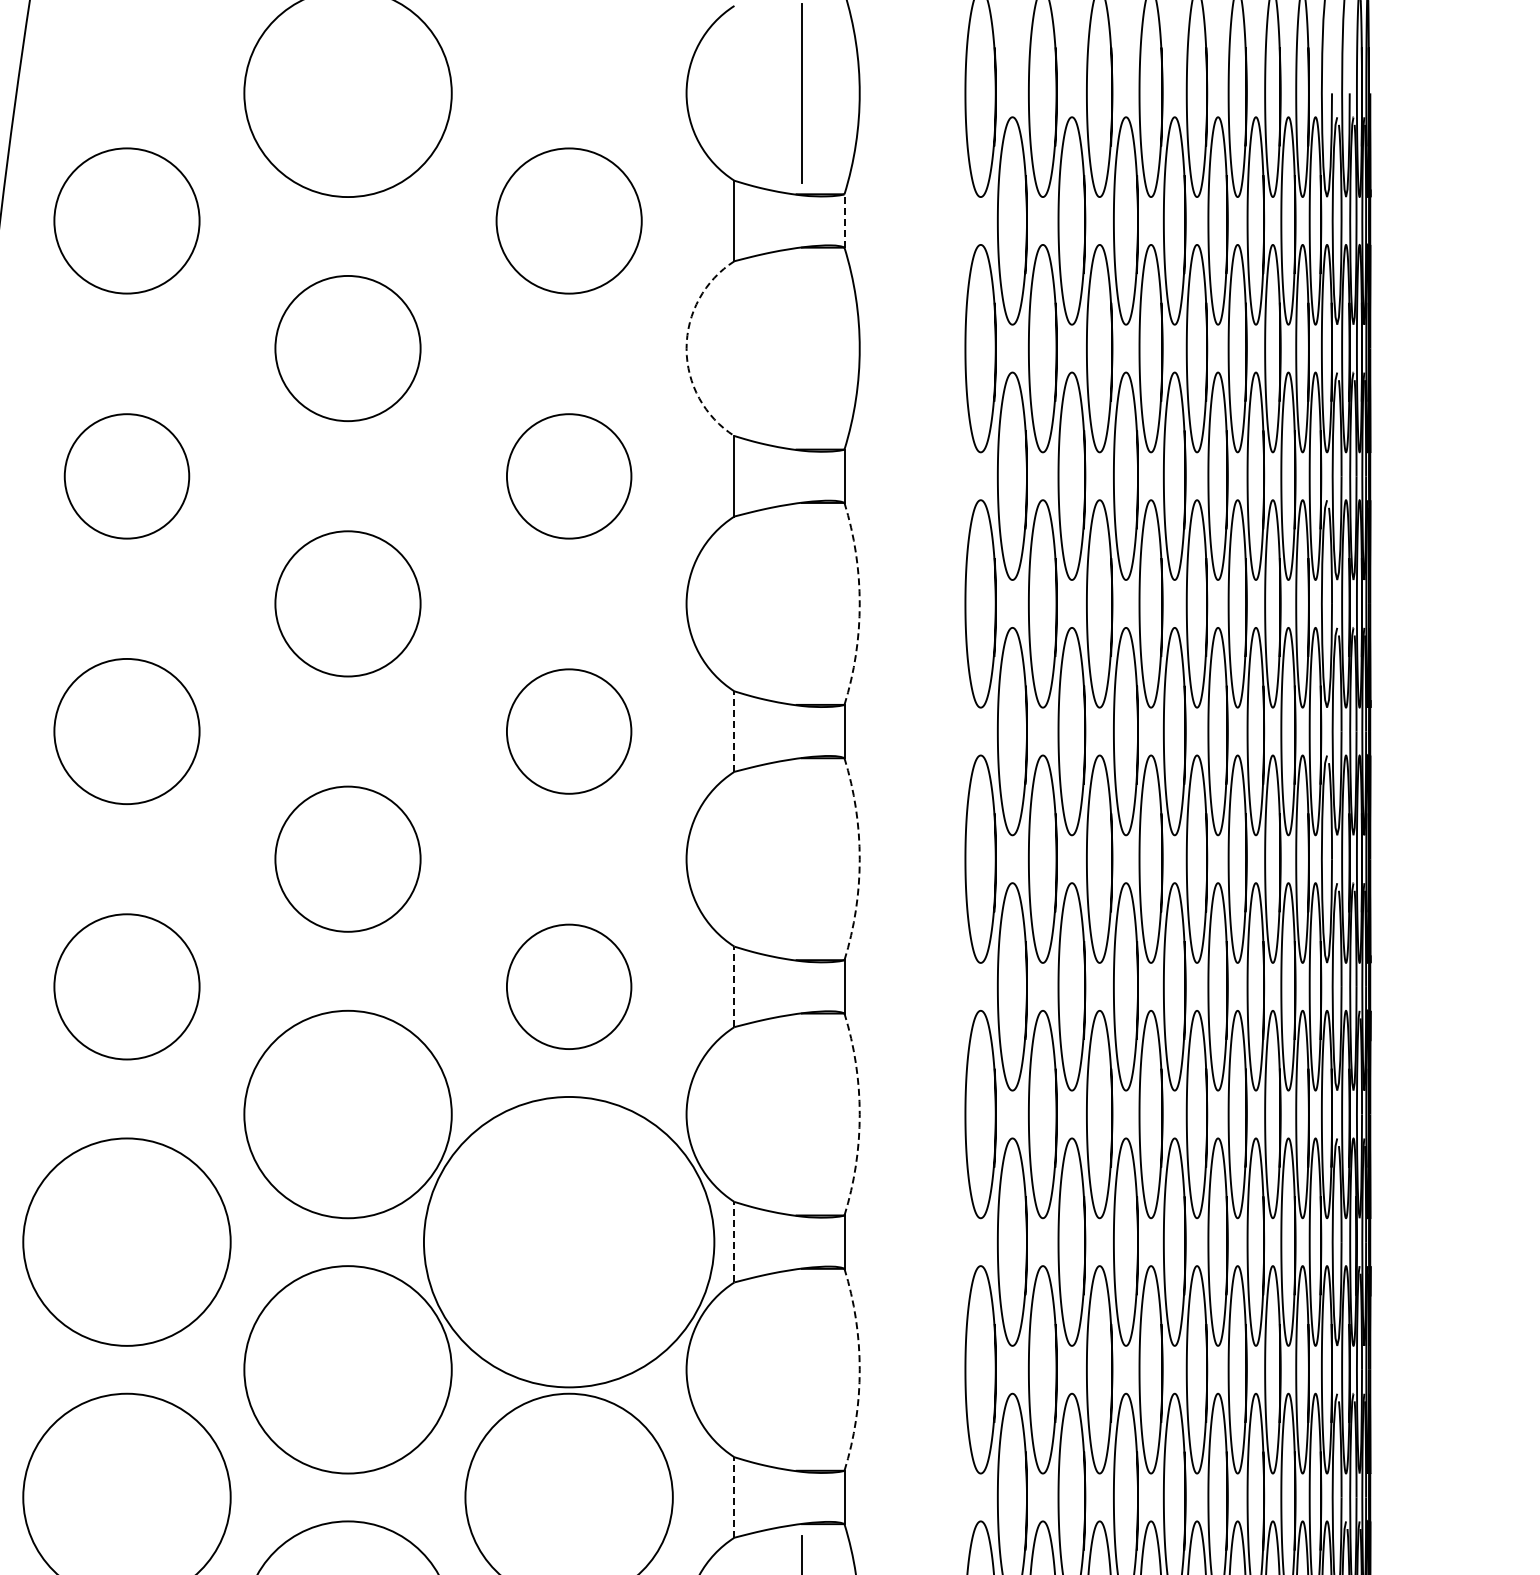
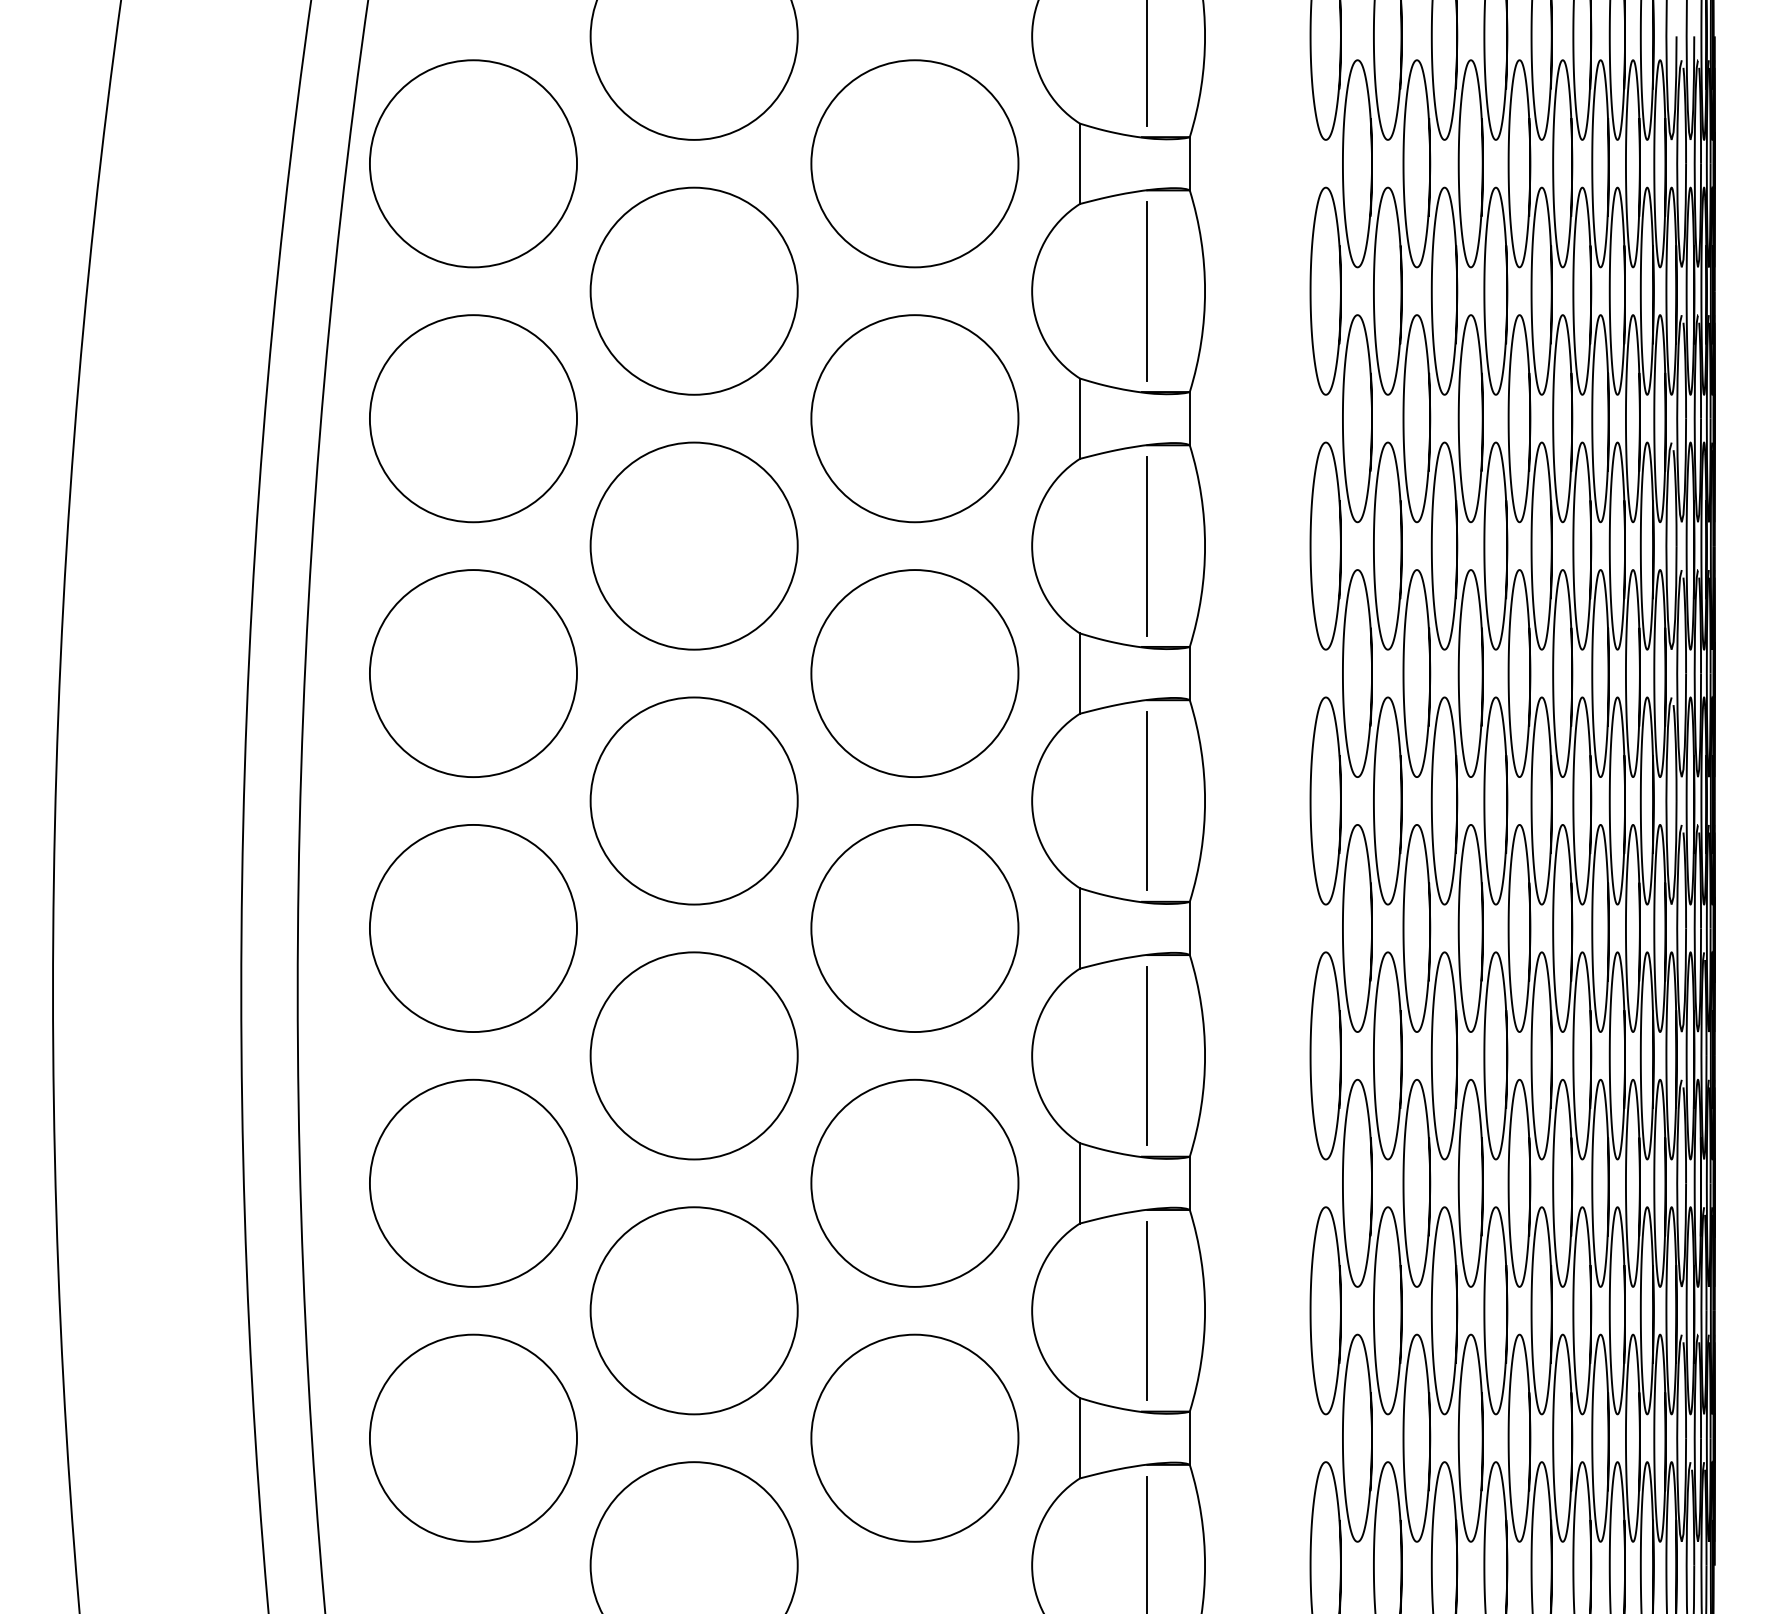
circle: (127, 220) -> (473, 163), size x1.43
circle: (568, 220) -> (914, 163), size x1.43
line: (844, 220) -> (1189, 163), dashed -> solid
circle: (347, 347) -> (693, 290), size x1.43
arc: (686, 348) -> (1032, 291), dashed -> solid
line: (802, 348) -> (1147, 291), added
circle: (127, 476) -> (473, 418), size x1.67
circle: (568, 476) -> (914, 418), size x1.67
circle: (347, 603) -> (693, 545), size x1.43
line: (802, 604) -> (1147, 546), added
arc: (860, 604) -> (1205, 546), dashed -> solid
circle: (127, 731) -> (473, 673), size x1.43
circle: (568, 731) -> (914, 673), size x1.67
line: (734, 731) -> (1079, 673), dashed -> solid
circle: (347, 858) -> (693, 800), size x1.43
line: (802, 859) -> (1147, 801), added
arc: (860, 859) -> (1205, 801), dashed -> solid
line: (734, 985) -> (1079, 927), dashed -> solid
circle: (127, 986) -> (473, 928), size x1.43
circle: (568, 986) -> (914, 928), size x1.67
arc: (860, 1114) -> (1205, 1055), dashed -> solid
line: (802, 1115) -> (1147, 1056), added
circle: (568, 1241) -> (914, 1182), size x0.71
line: (734, 1241) -> (1079, 1182), dashed -> solid
arc: (860, 1369) -> (1205, 1310), dashed -> solid
line: (802, 1370) -> (1147, 1311), added
line: (734, 1496) -> (1079, 1437), dashed -> solid

